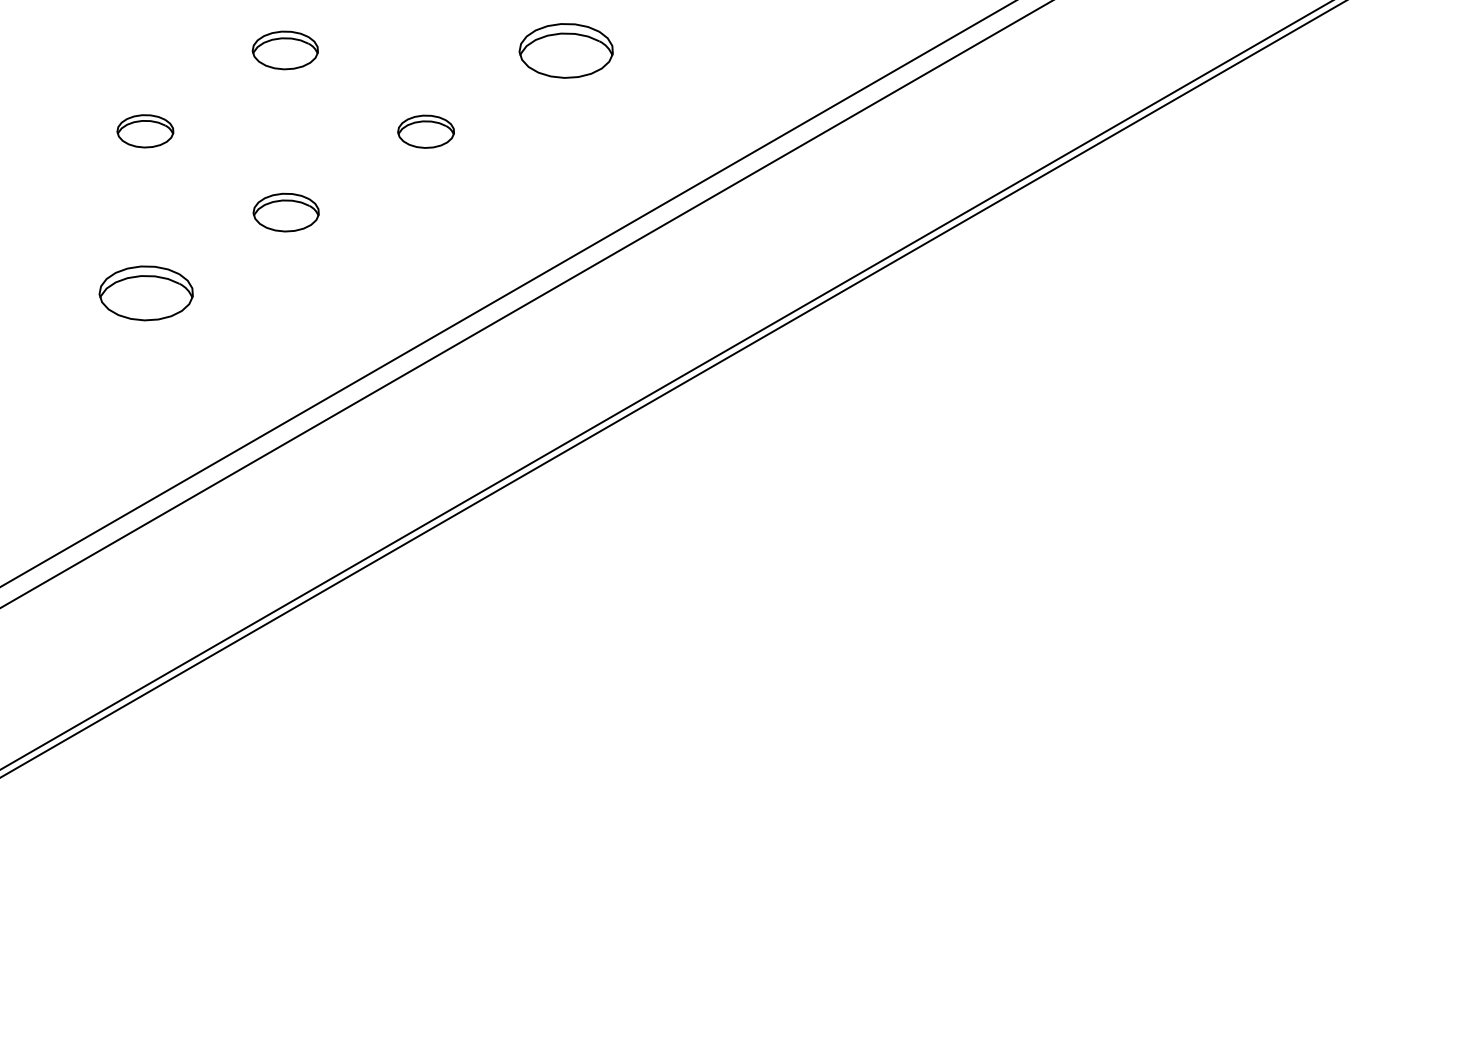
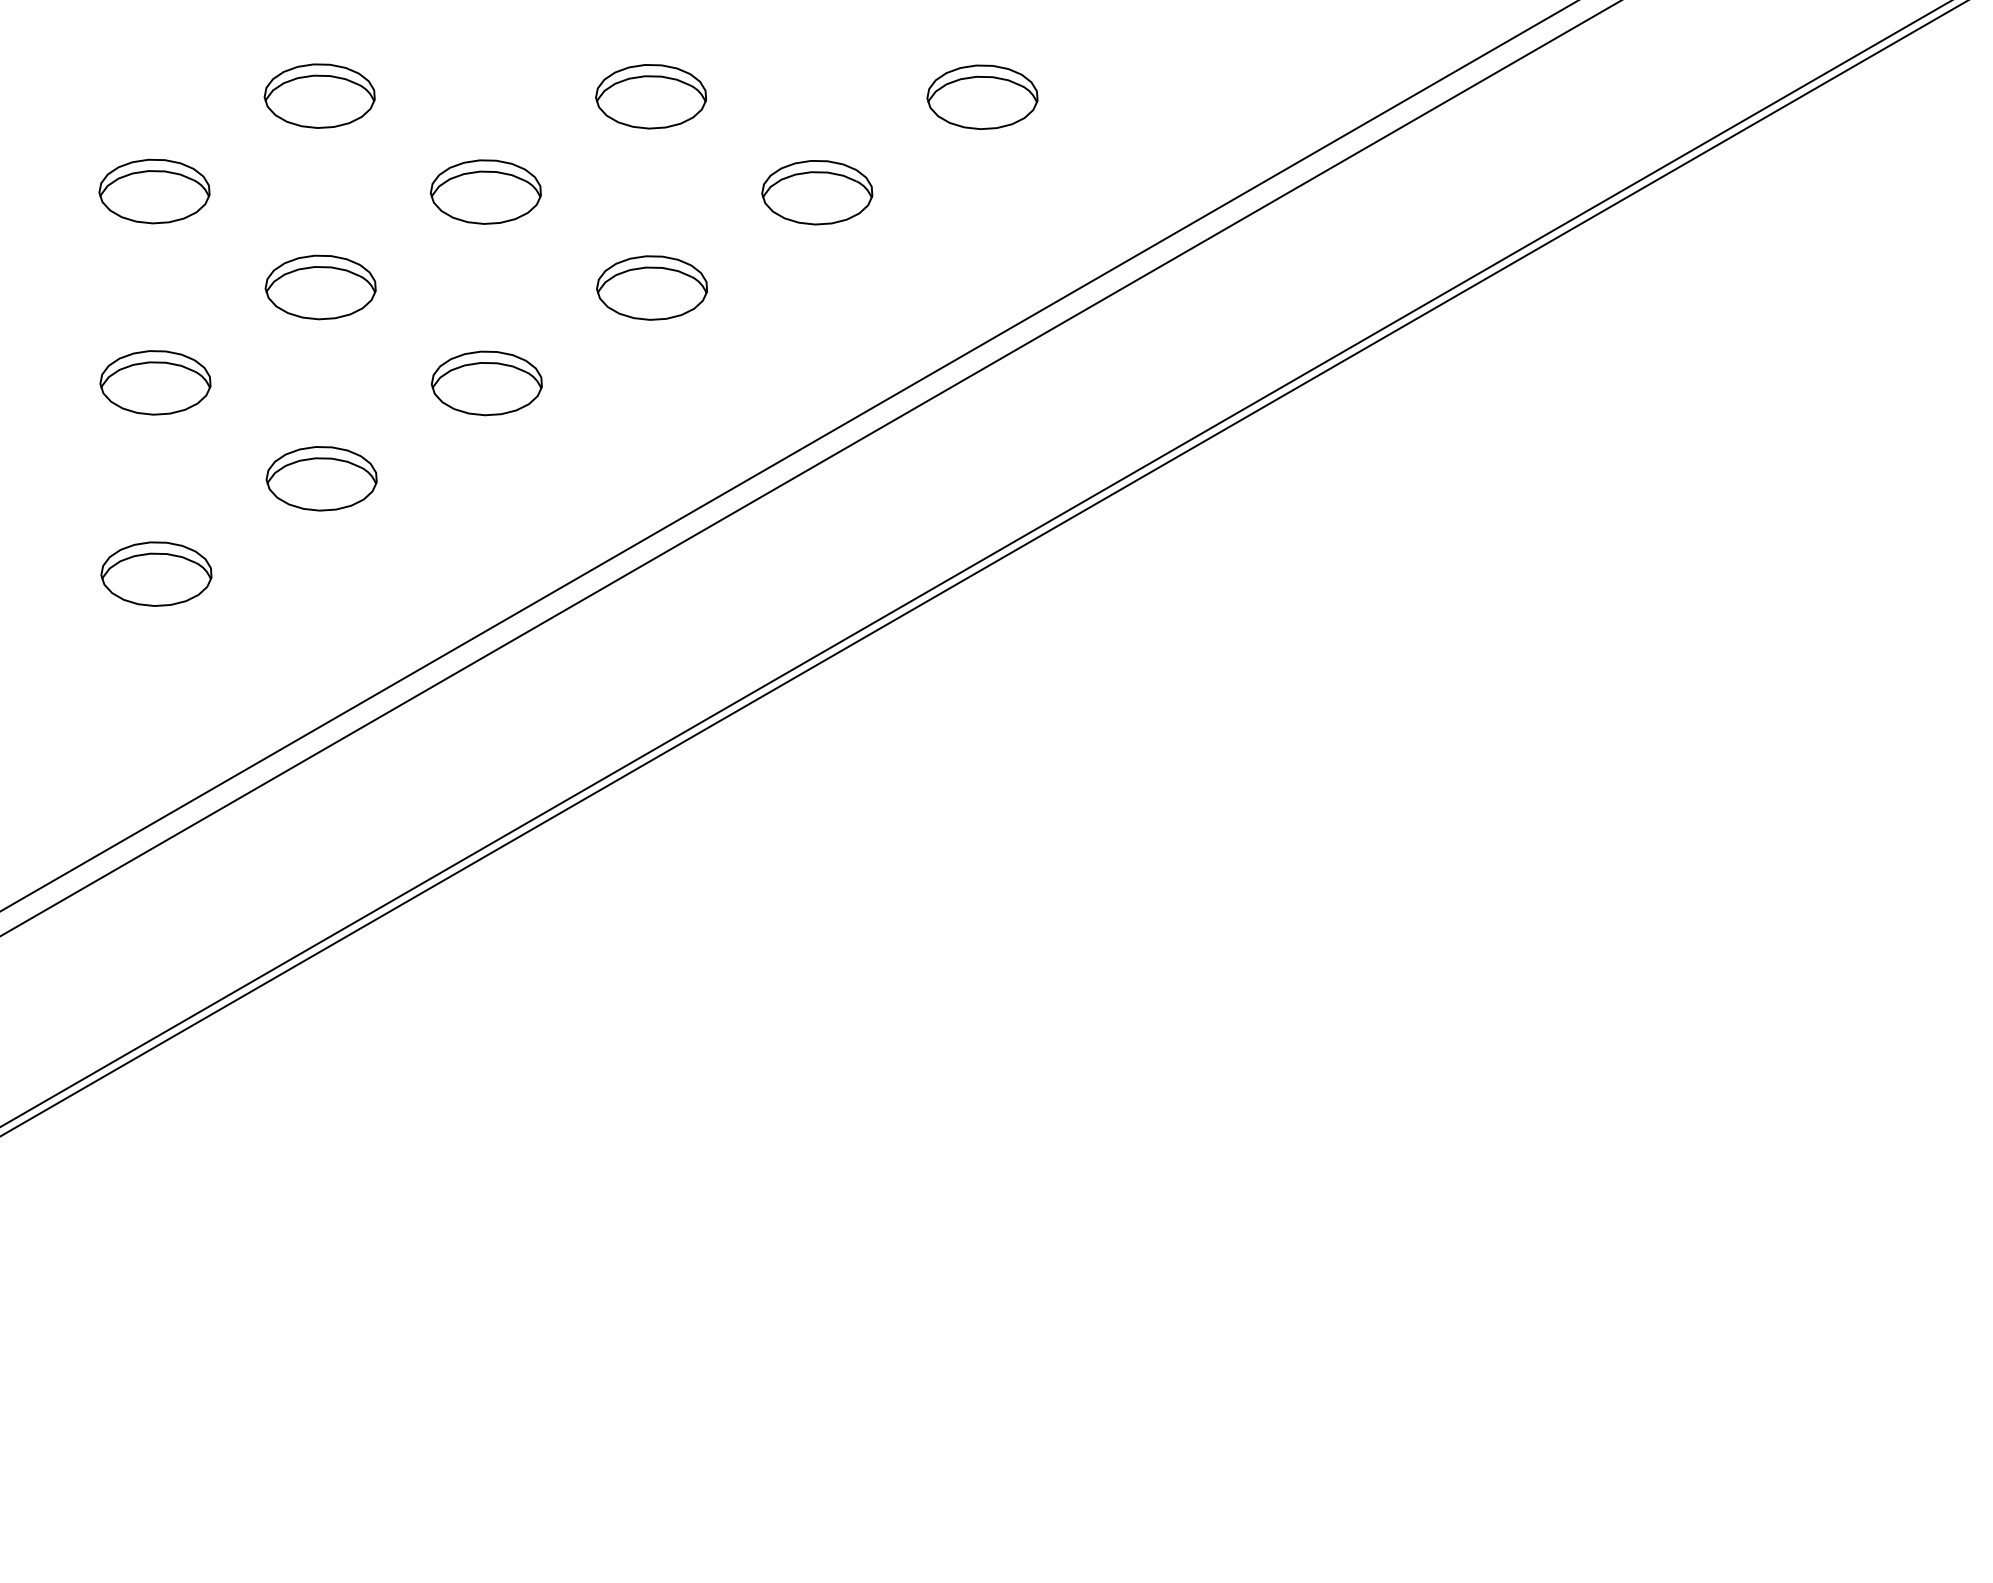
part: (285, 50) -> (320, 287), size x1.43
part: (145, 130) -> (155, 382), size x1.67
part: (425, 131) -> (486, 383), size x1.67
part: (286, 212) -> (321, 478), size x1.43

